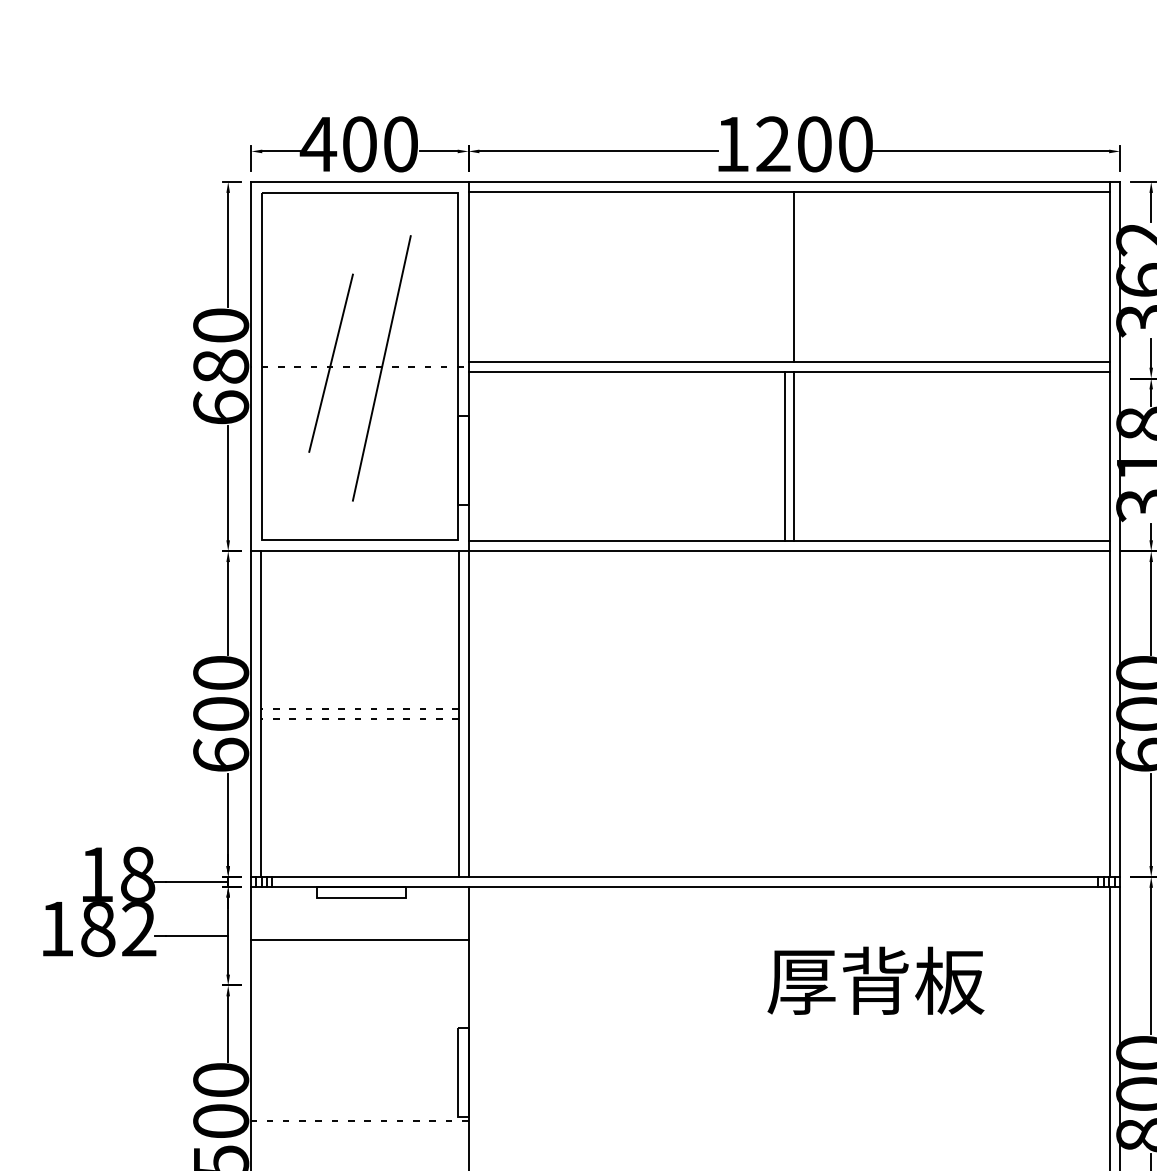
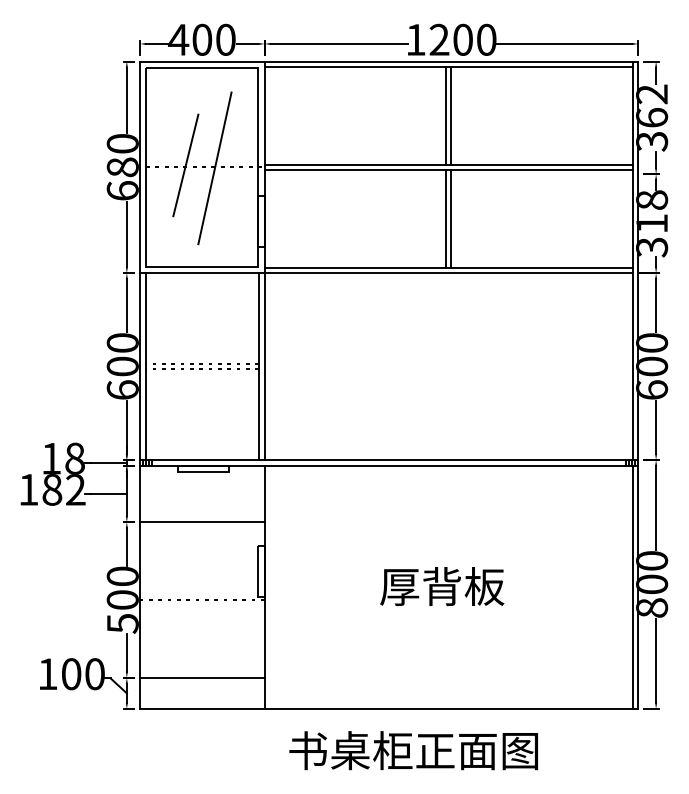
line: (783, 276) -> (445, 115), added
line: (360, 940) -> (202, 522), moved
text: (876, 980) -> (442, 586), moved

